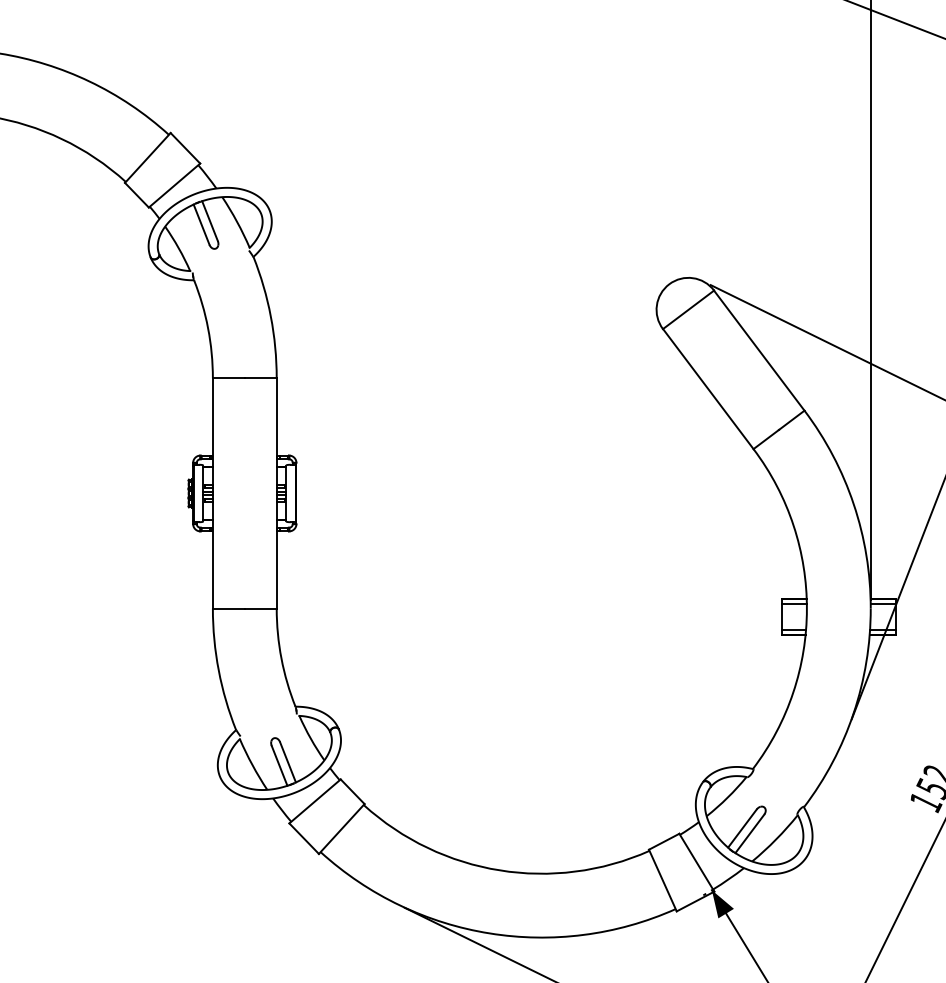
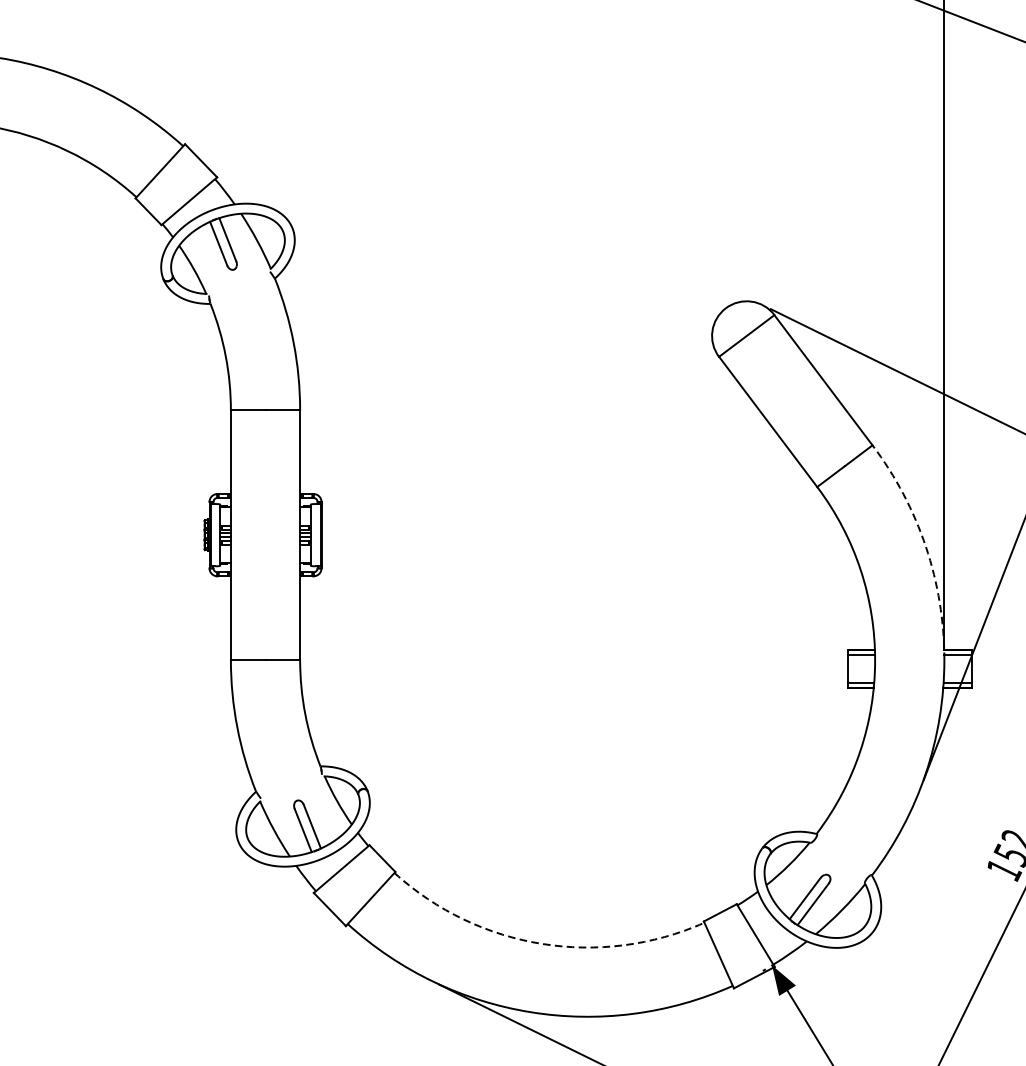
arc: (853, 504) -> (925, 547), solid -> dashed
arc: (499, 870) -> (541, 944), solid -> dashed

